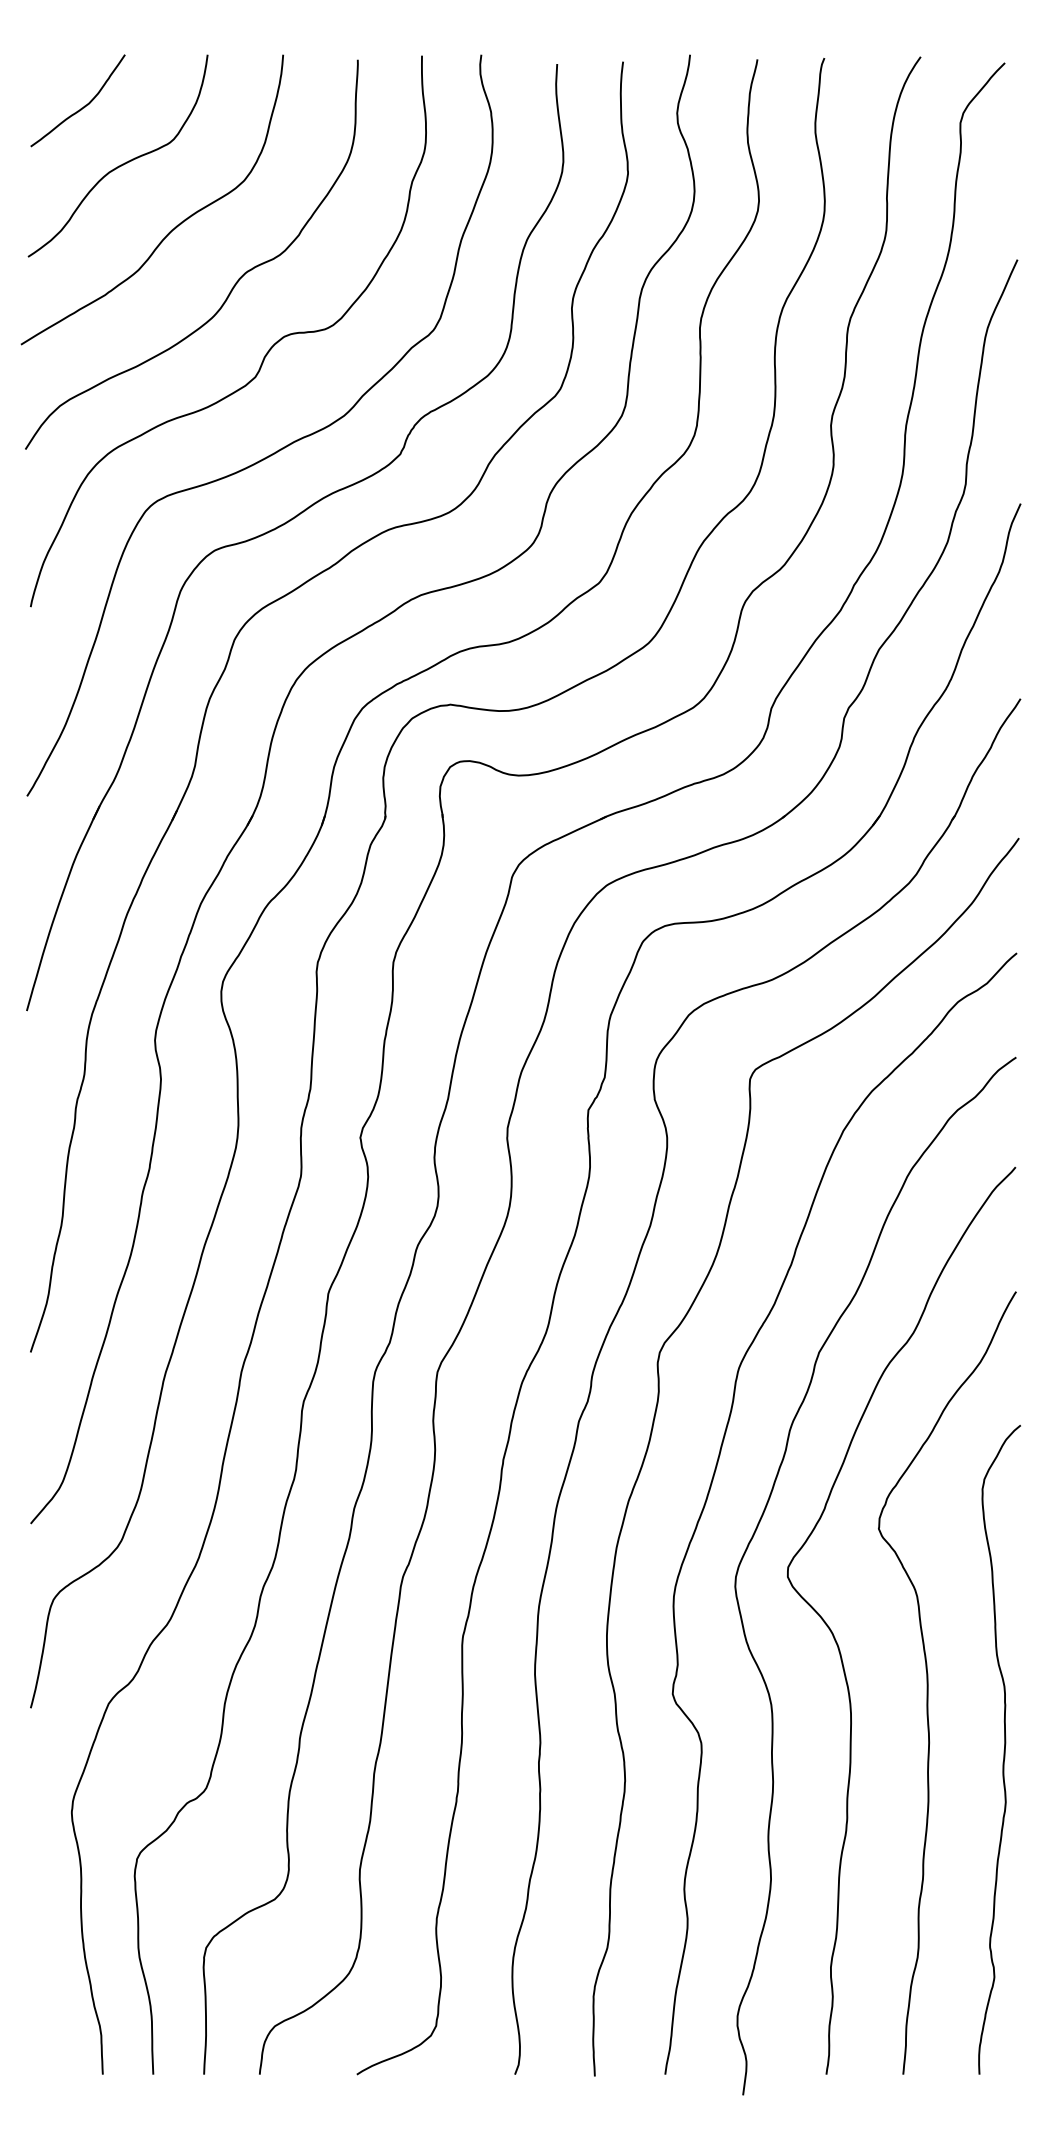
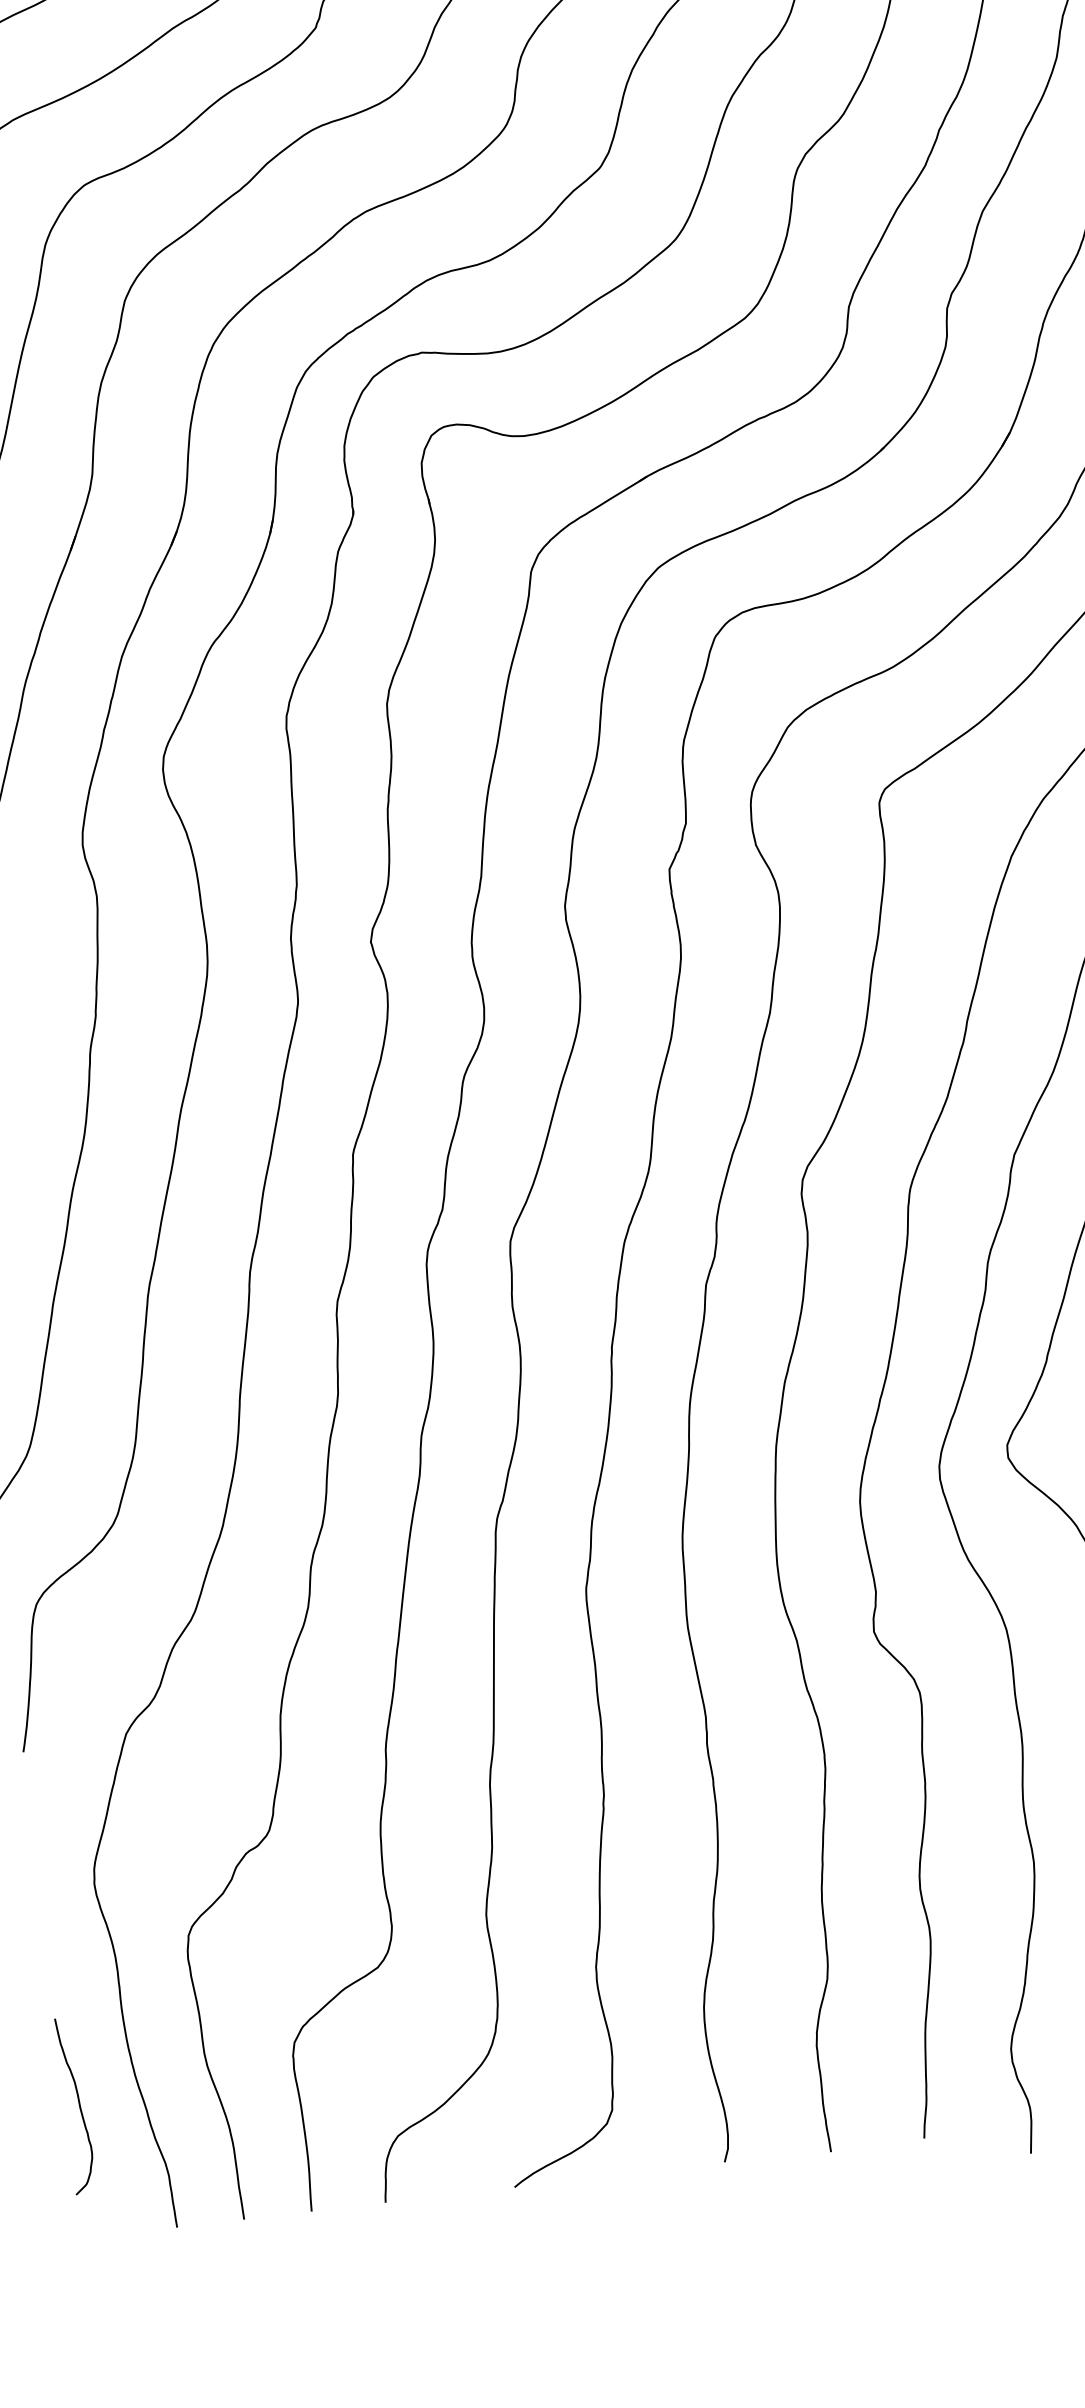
curve: (40, 1974) -> (78, 2104), added

